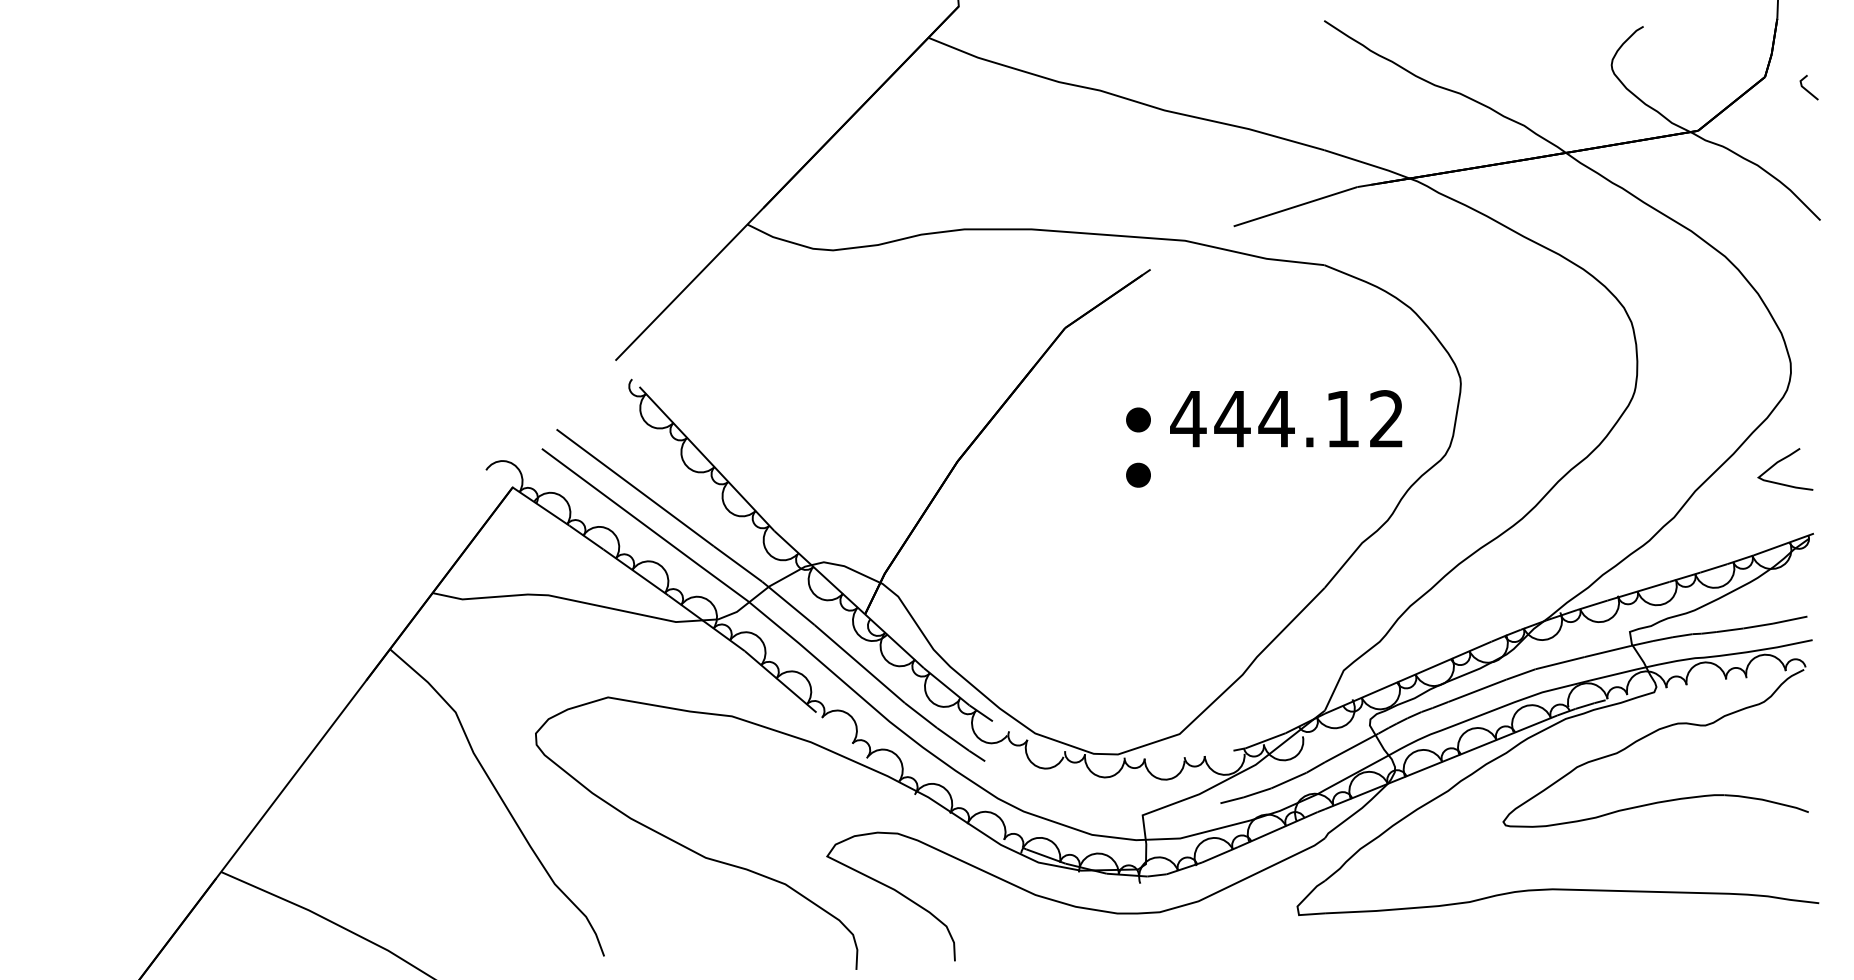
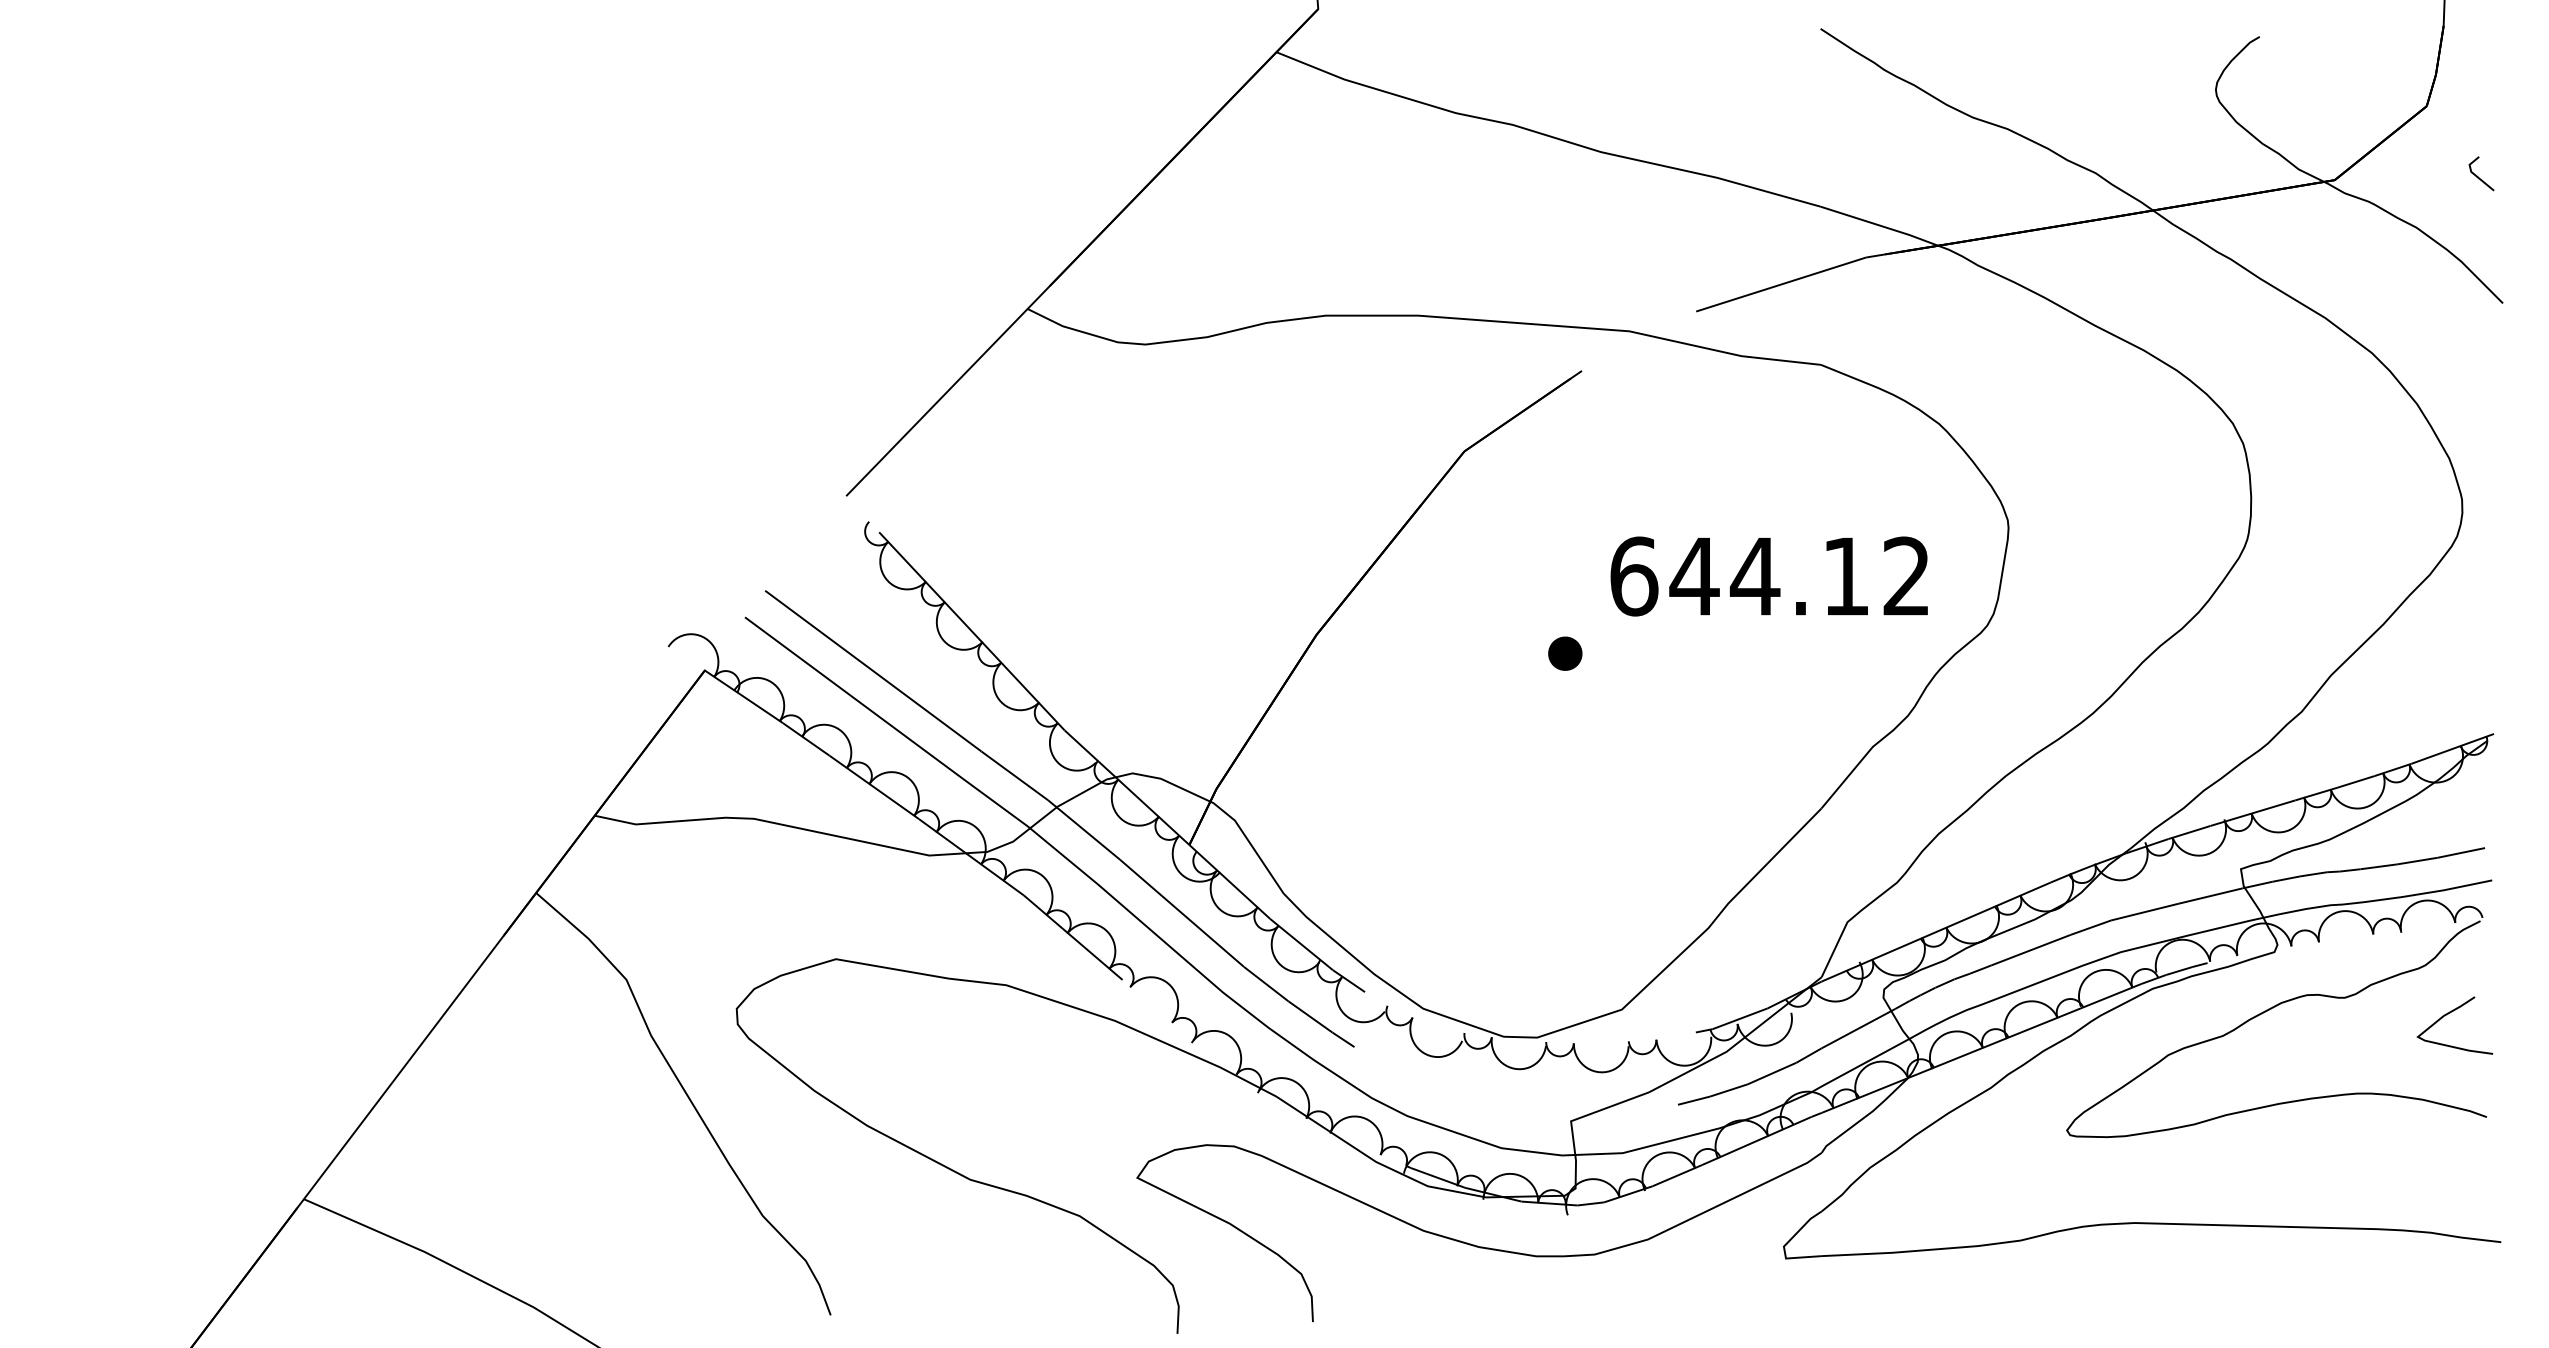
line: (1807, 89) -> (2478, 176), moved
part: (1138, 419) -> (1565, 577), removed
text: (1188, 419) -> (1633, 576), 444.12 -> 644.12
curve: (1780, 461) -> (2448, 1014), moved

